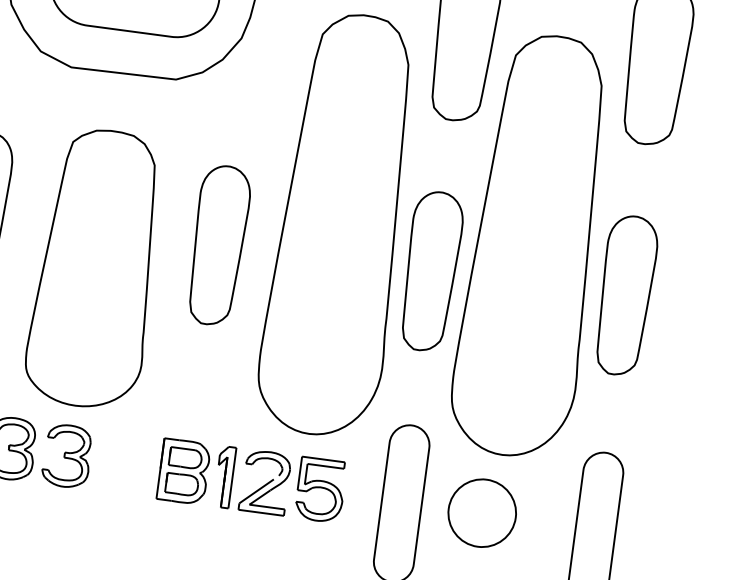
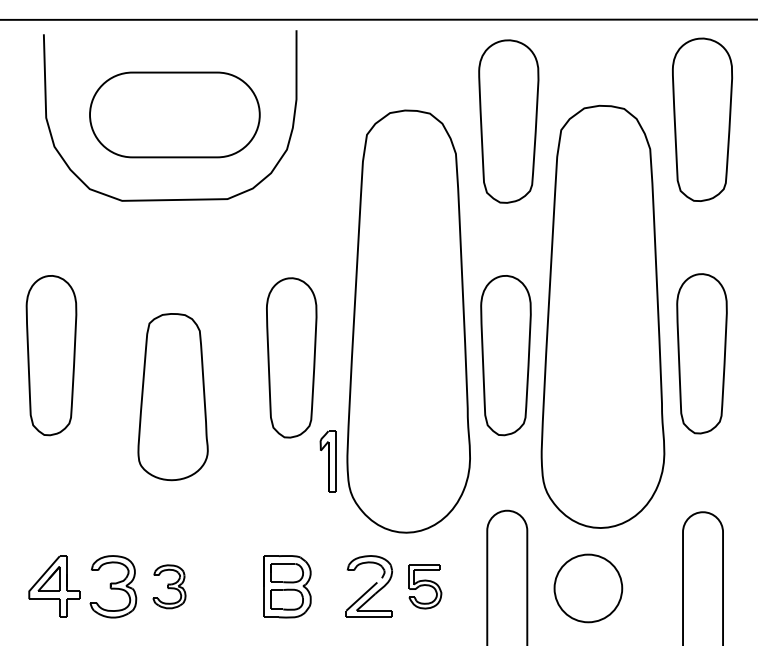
part: (95, 267) -> (172, 396), size x0.6
part: (67, 455) -> (169, 586), size x0.7
part: (223, 476) -> (327, 461), moved
part: (321, 489) -> (425, 586), size x0.7

